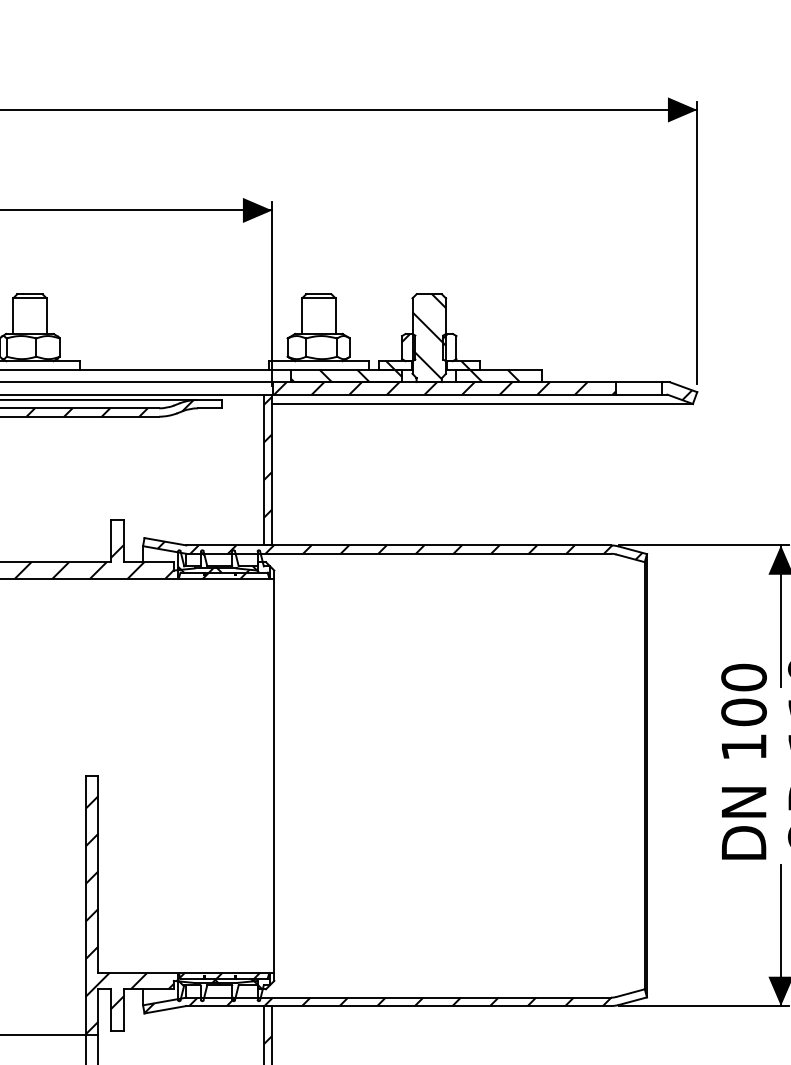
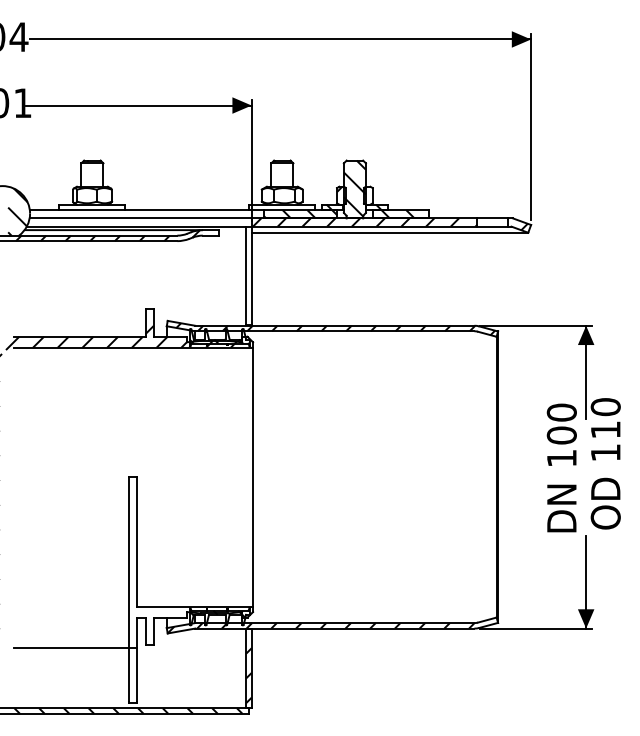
hatch: (267, 456) -> (248, 267), removed
hatch: (173, 914) -> (186, 568), removed

